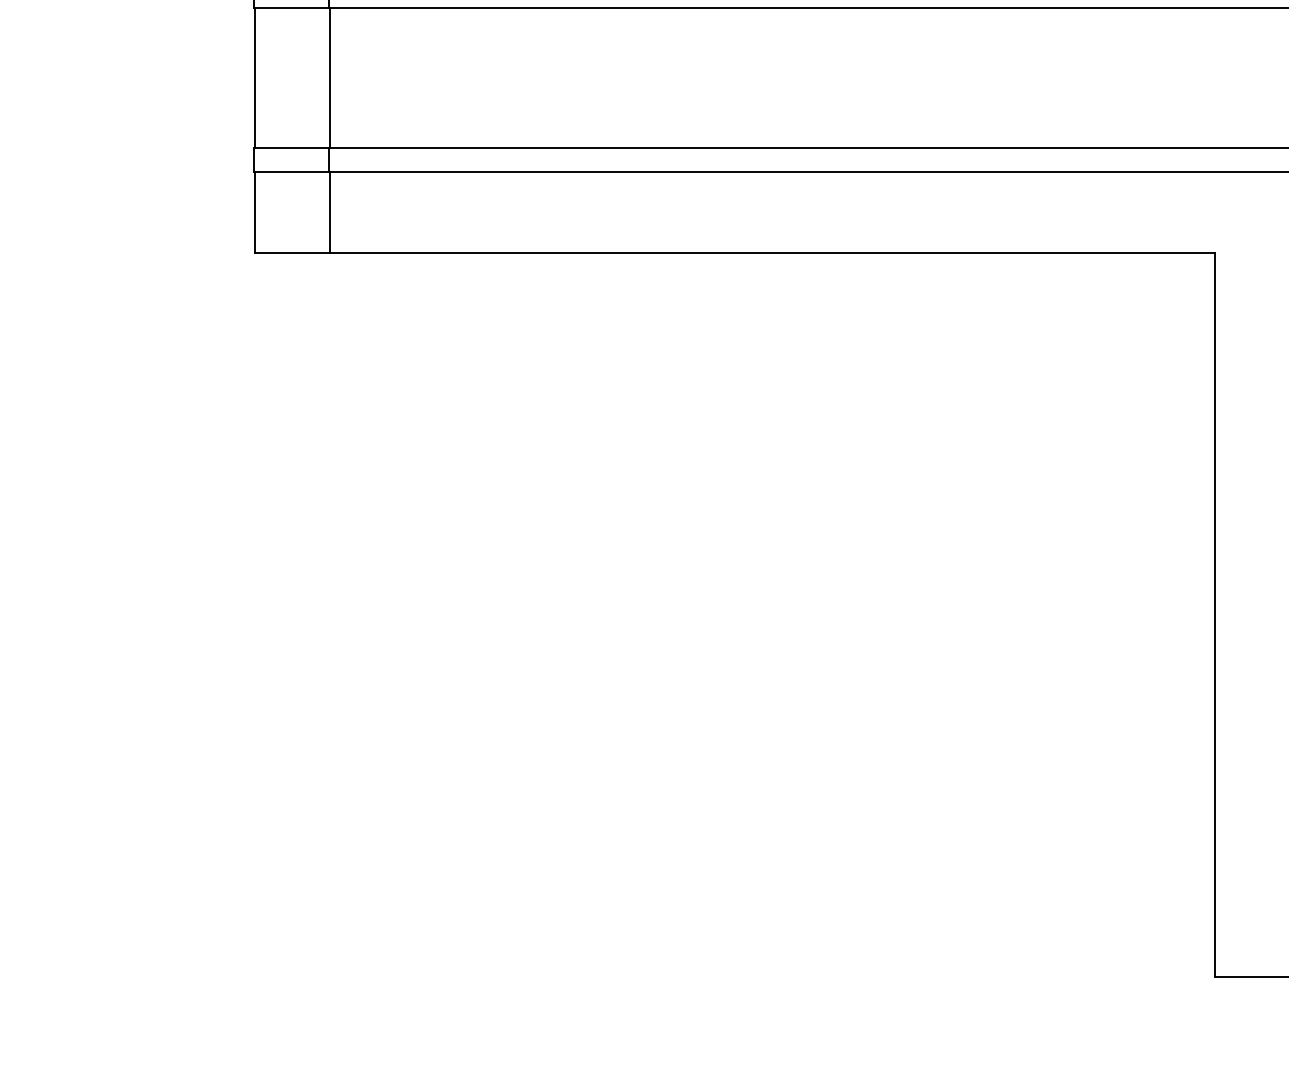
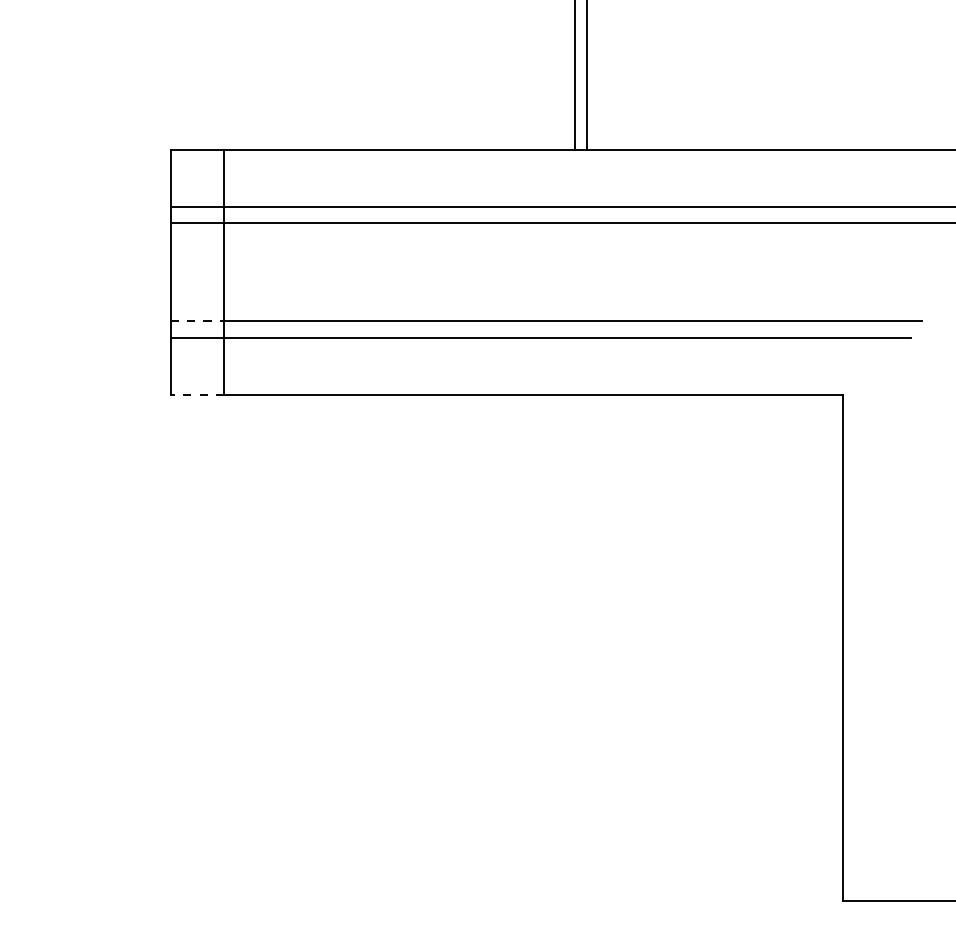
line: (292, 148) -> (197, 321), solid -> dashed
line: (292, 252) -> (197, 394), solid -> dashed

